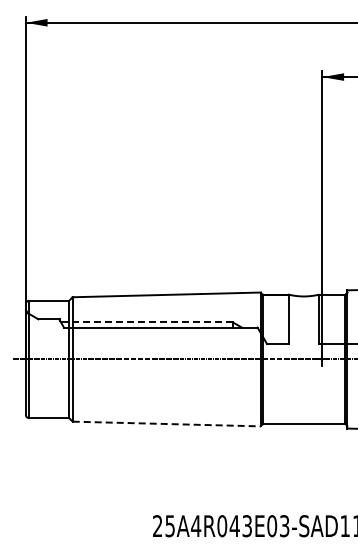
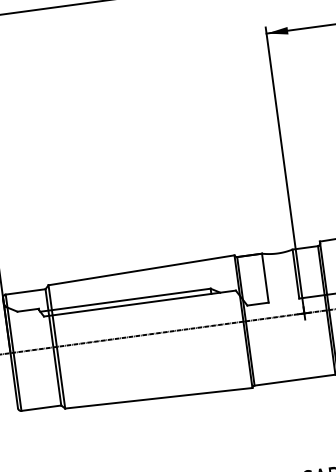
line: (146, 322) -> (125, 300), dashed -> solid
line: (167, 424) -> (159, 398), dashed -> solid

